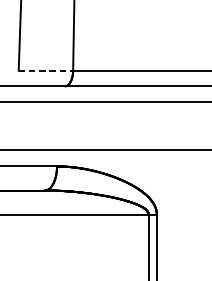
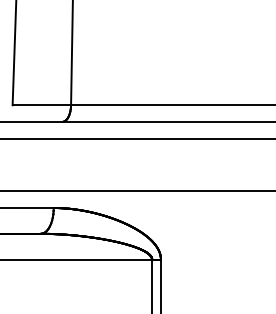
line: (46, 70) -> (42, 105), dashed -> solid

